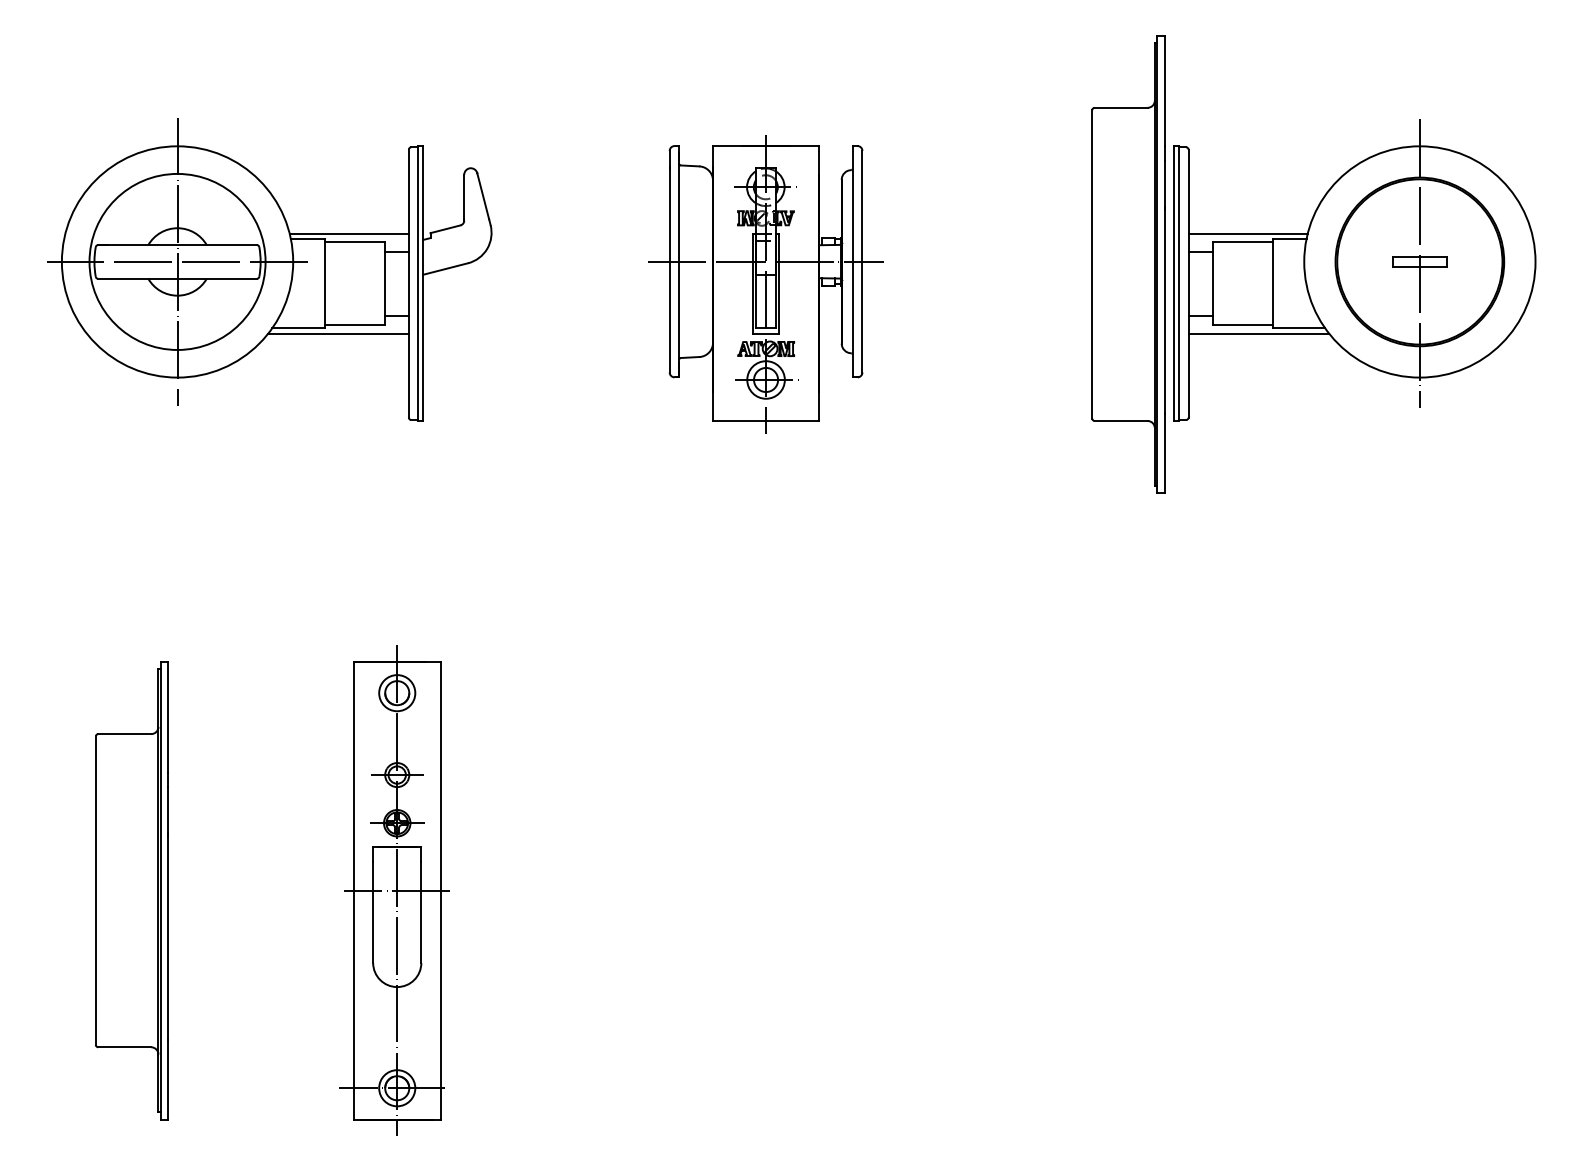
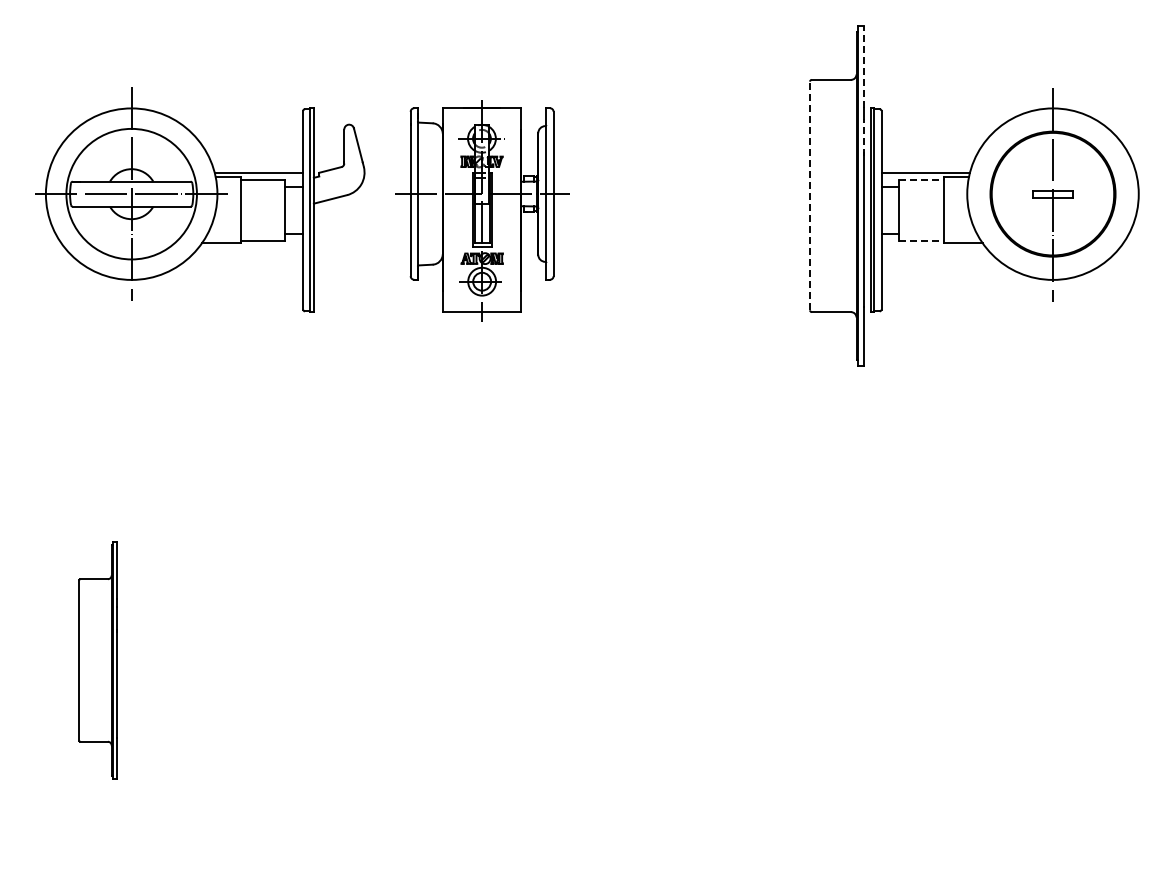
line: (1164, 89) -> (863, 66), solid -> dashed
line: (1164, 185) -> (863, 137), solid -> dashed
line: (1243, 242) -> (922, 179), solid -> dashed
line: (1092, 263) -> (810, 195), solid -> dashed
part: (766, 283) -> (482, 210), moved
line: (1243, 324) -> (922, 240), solid -> dashed
line: (337, 333) -> (250, 247), removed
line: (1258, 333) -> (933, 247), removed
part: (131, 890) -> (97, 660), size x0.7
part: (394, 890) -> (292, 660), removed

